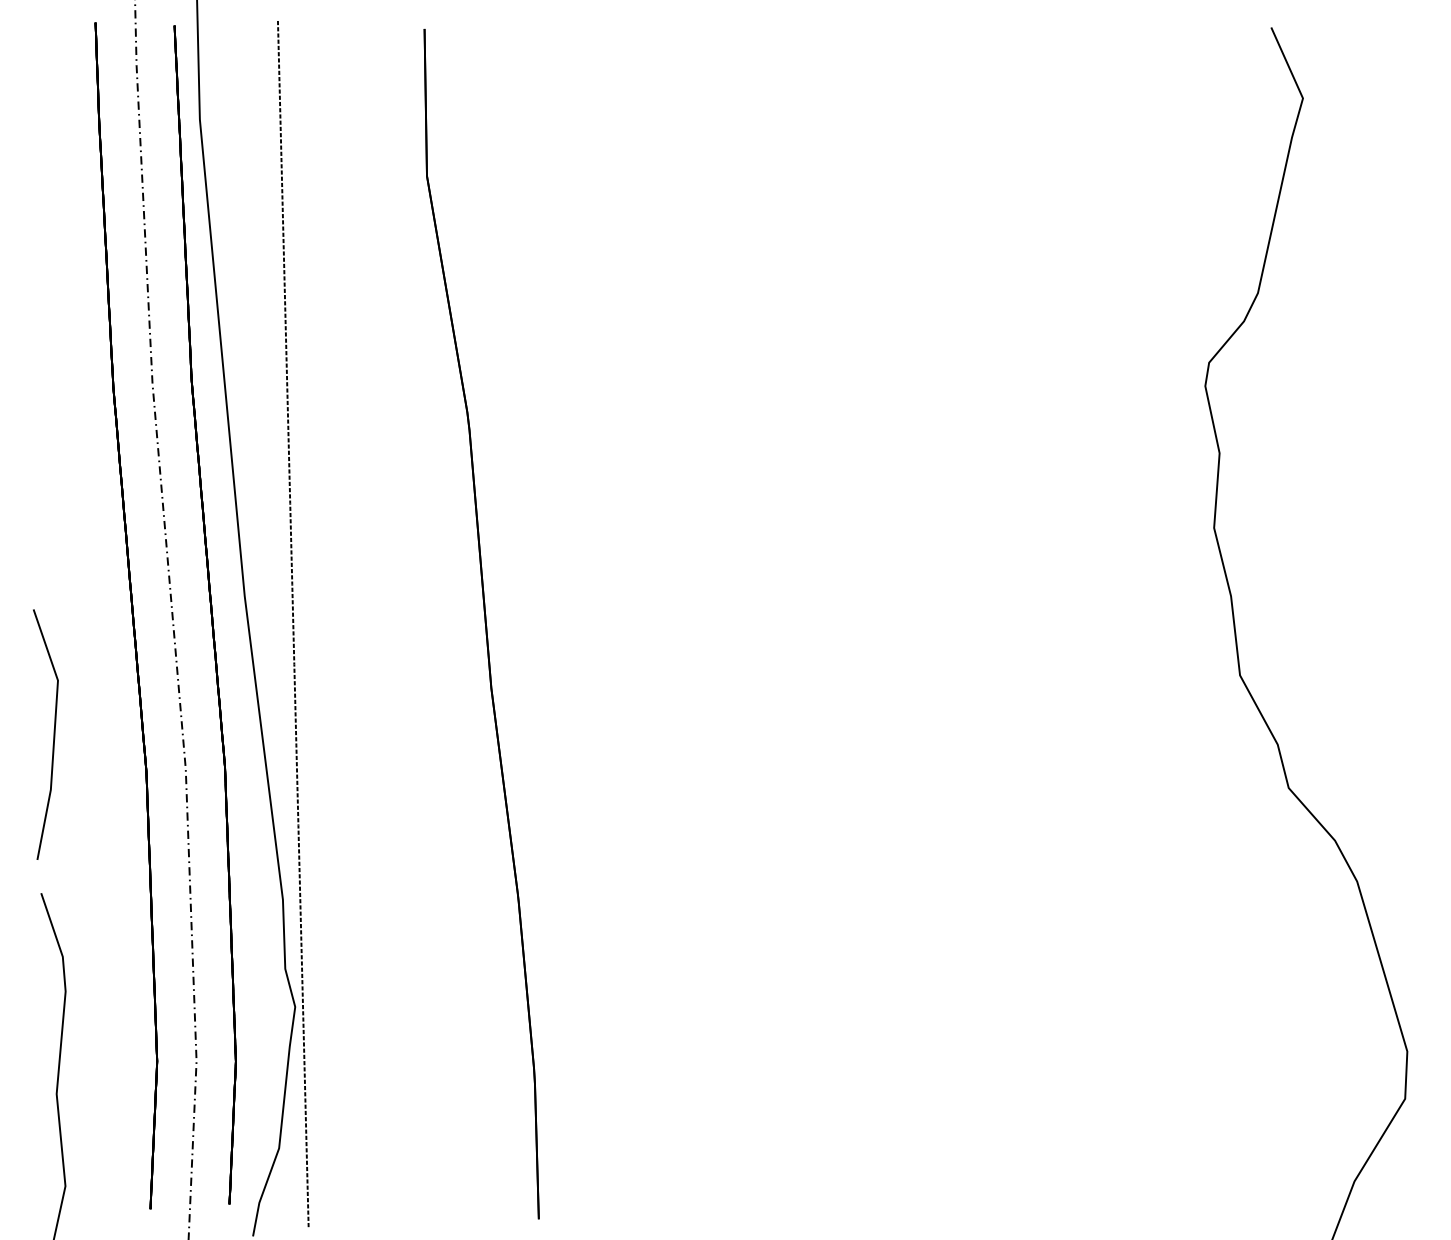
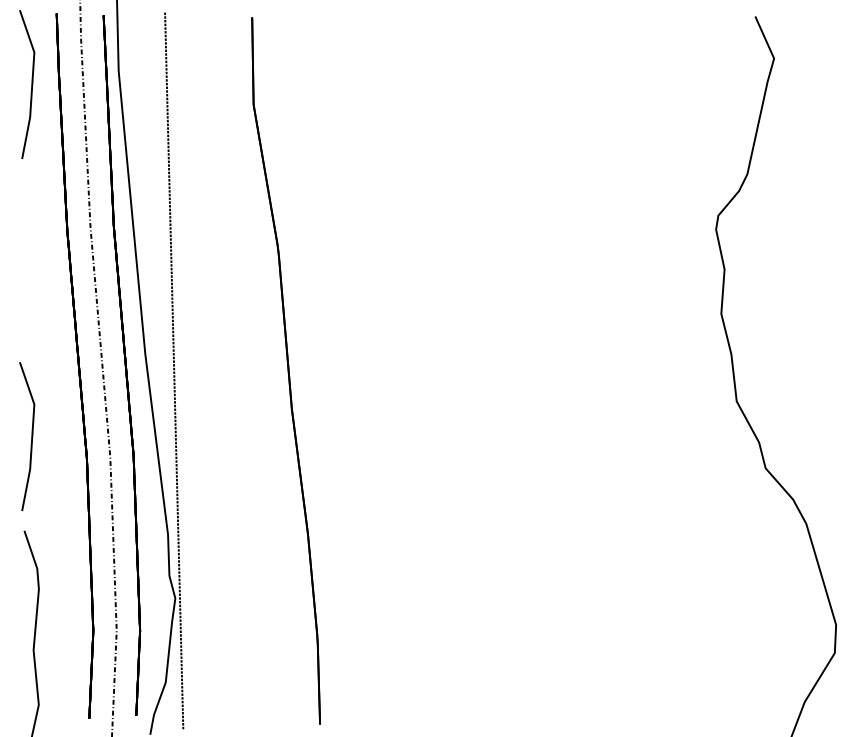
line: (53, 142) -> (31, 84), added

